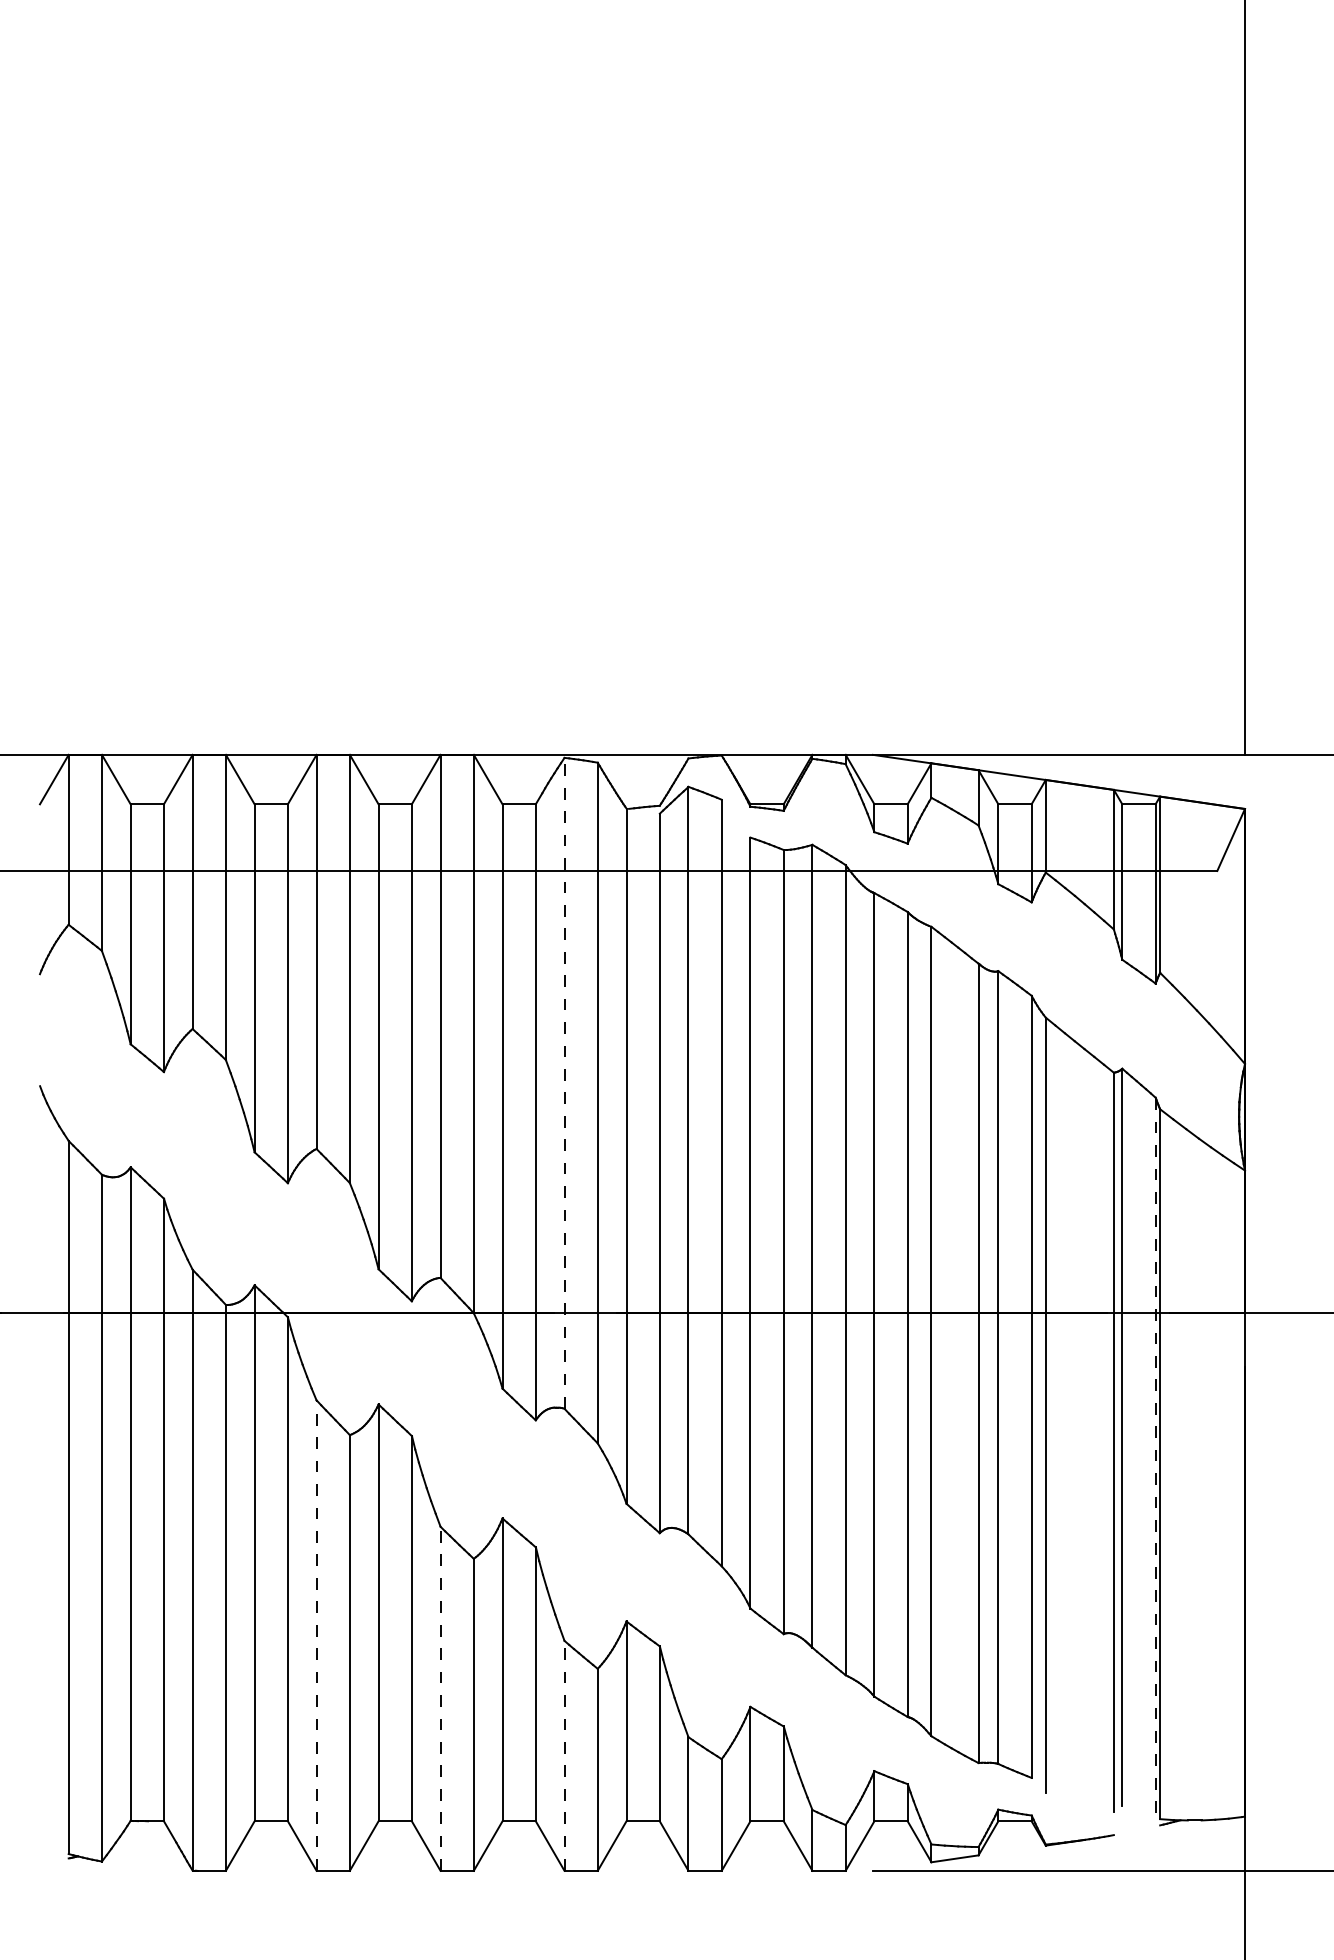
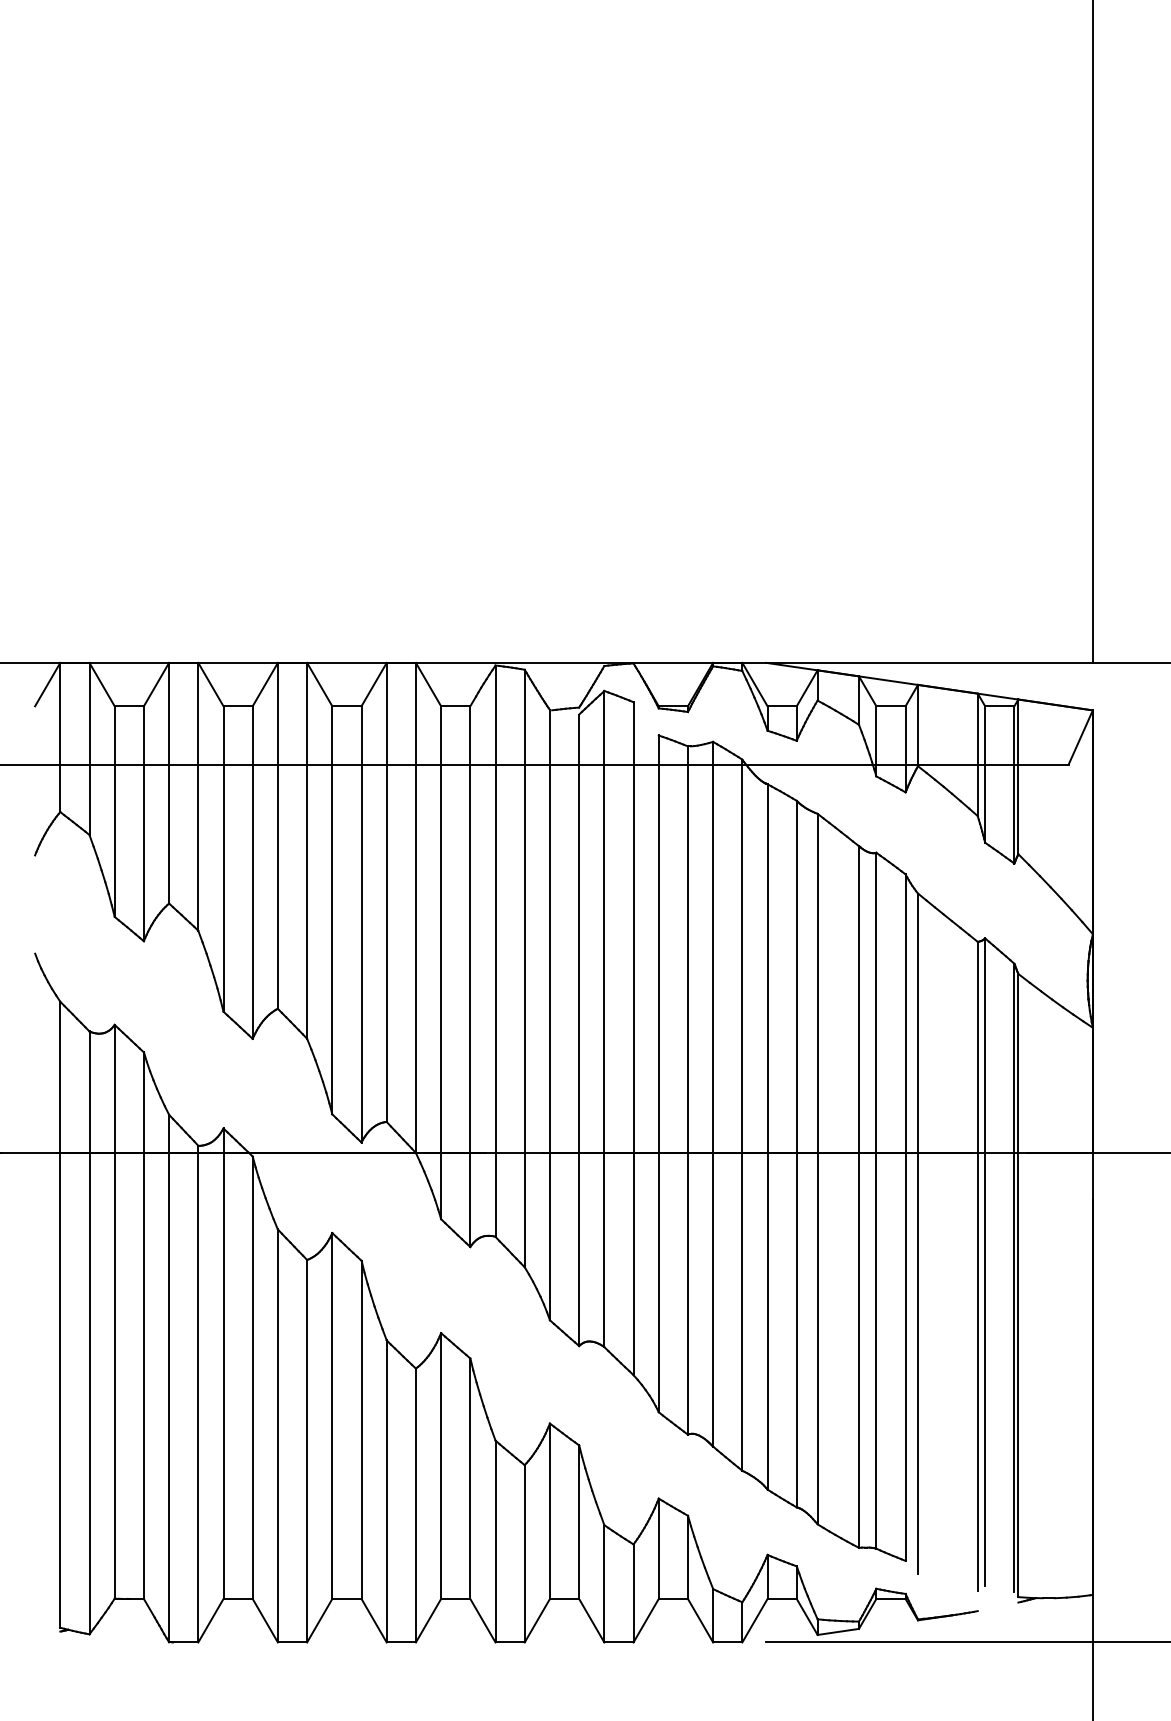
line: (564, 1082) -> (495, 950), dashed -> solid
line: (1155, 1455) -> (1014, 1277), dashed -> solid
line: (316, 1635) -> (277, 1435), dashed -> solid
line: (440, 1698) -> (386, 1491), dashed -> solid
line: (564, 1755) -> (495, 1541), dashed -> solid

